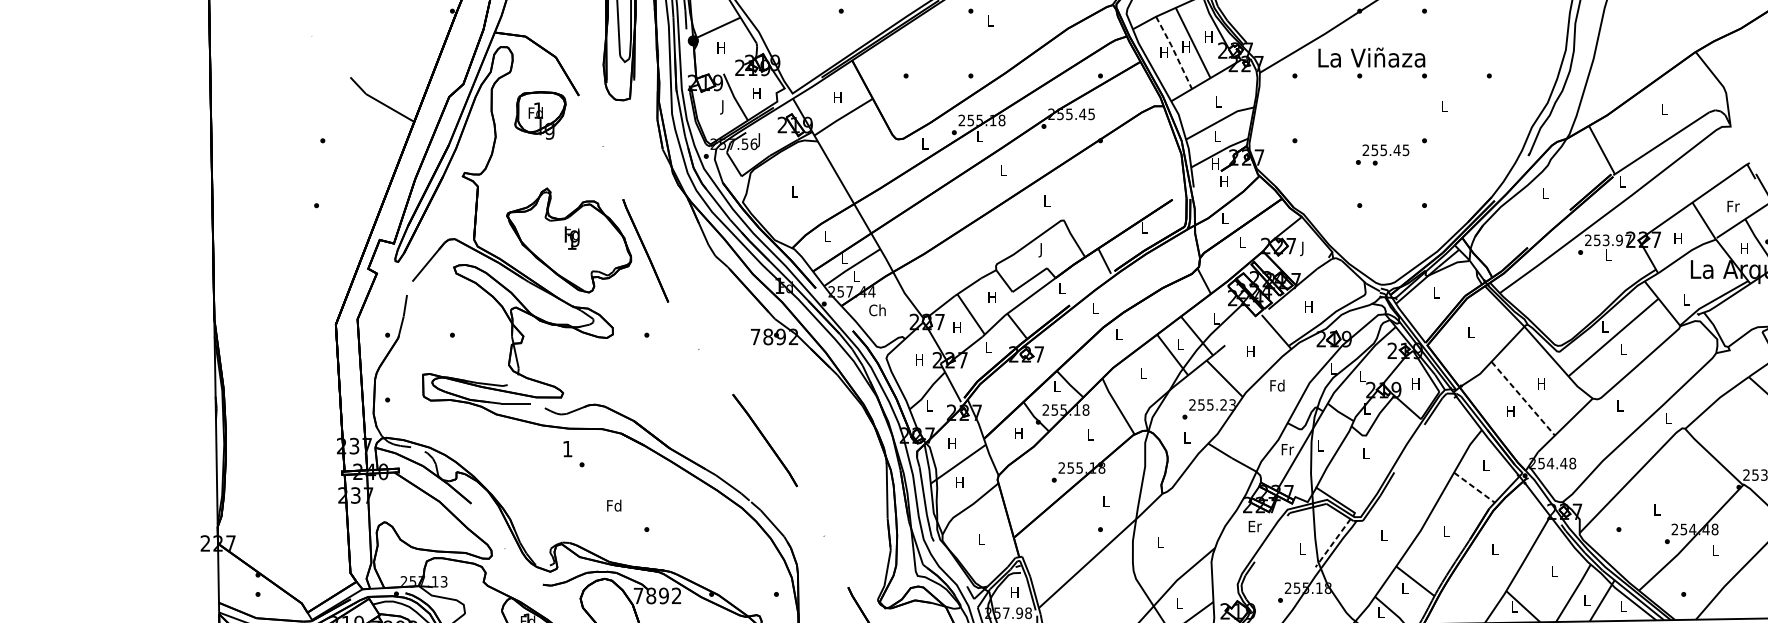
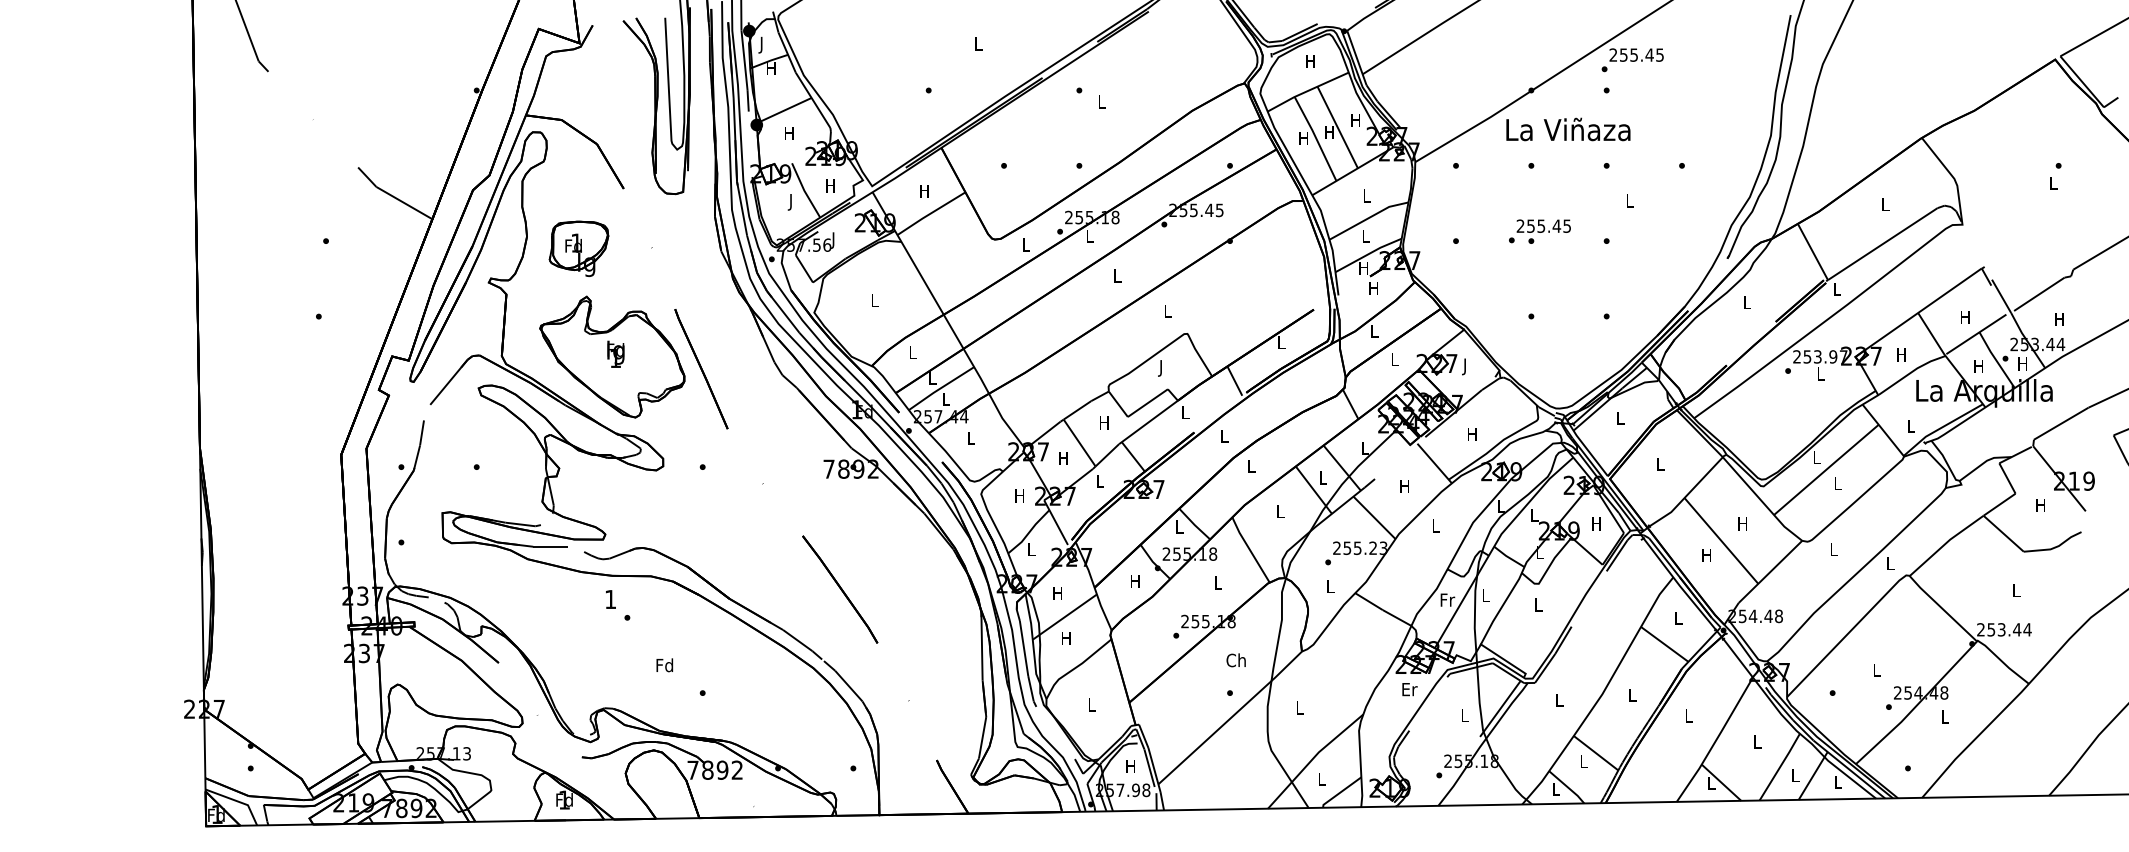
line: (1174, 52) -> (1316, 138), dashed -> solid
text: (1371, 57) -> (1568, 129), moved
part: (539, 115) -> (578, 248), moved
text: (1382, 154) -> (1539, 231), moved
text: (1733, 206) -> (1965, 317), Fr -> H
text: (877, 310) -> (970, 438), Ch -> L
text: (1277, 385) -> (1435, 525), Fd -> L
line: (1523, 398) -> (1721, 540), dashed -> solid
line: (1475, 487) -> (1665, 644), dashed -> solid
text: (1105, 501) -> (1235, 660), L -> Ch
line: (1333, 542) -> (1500, 708), dashed -> solid

